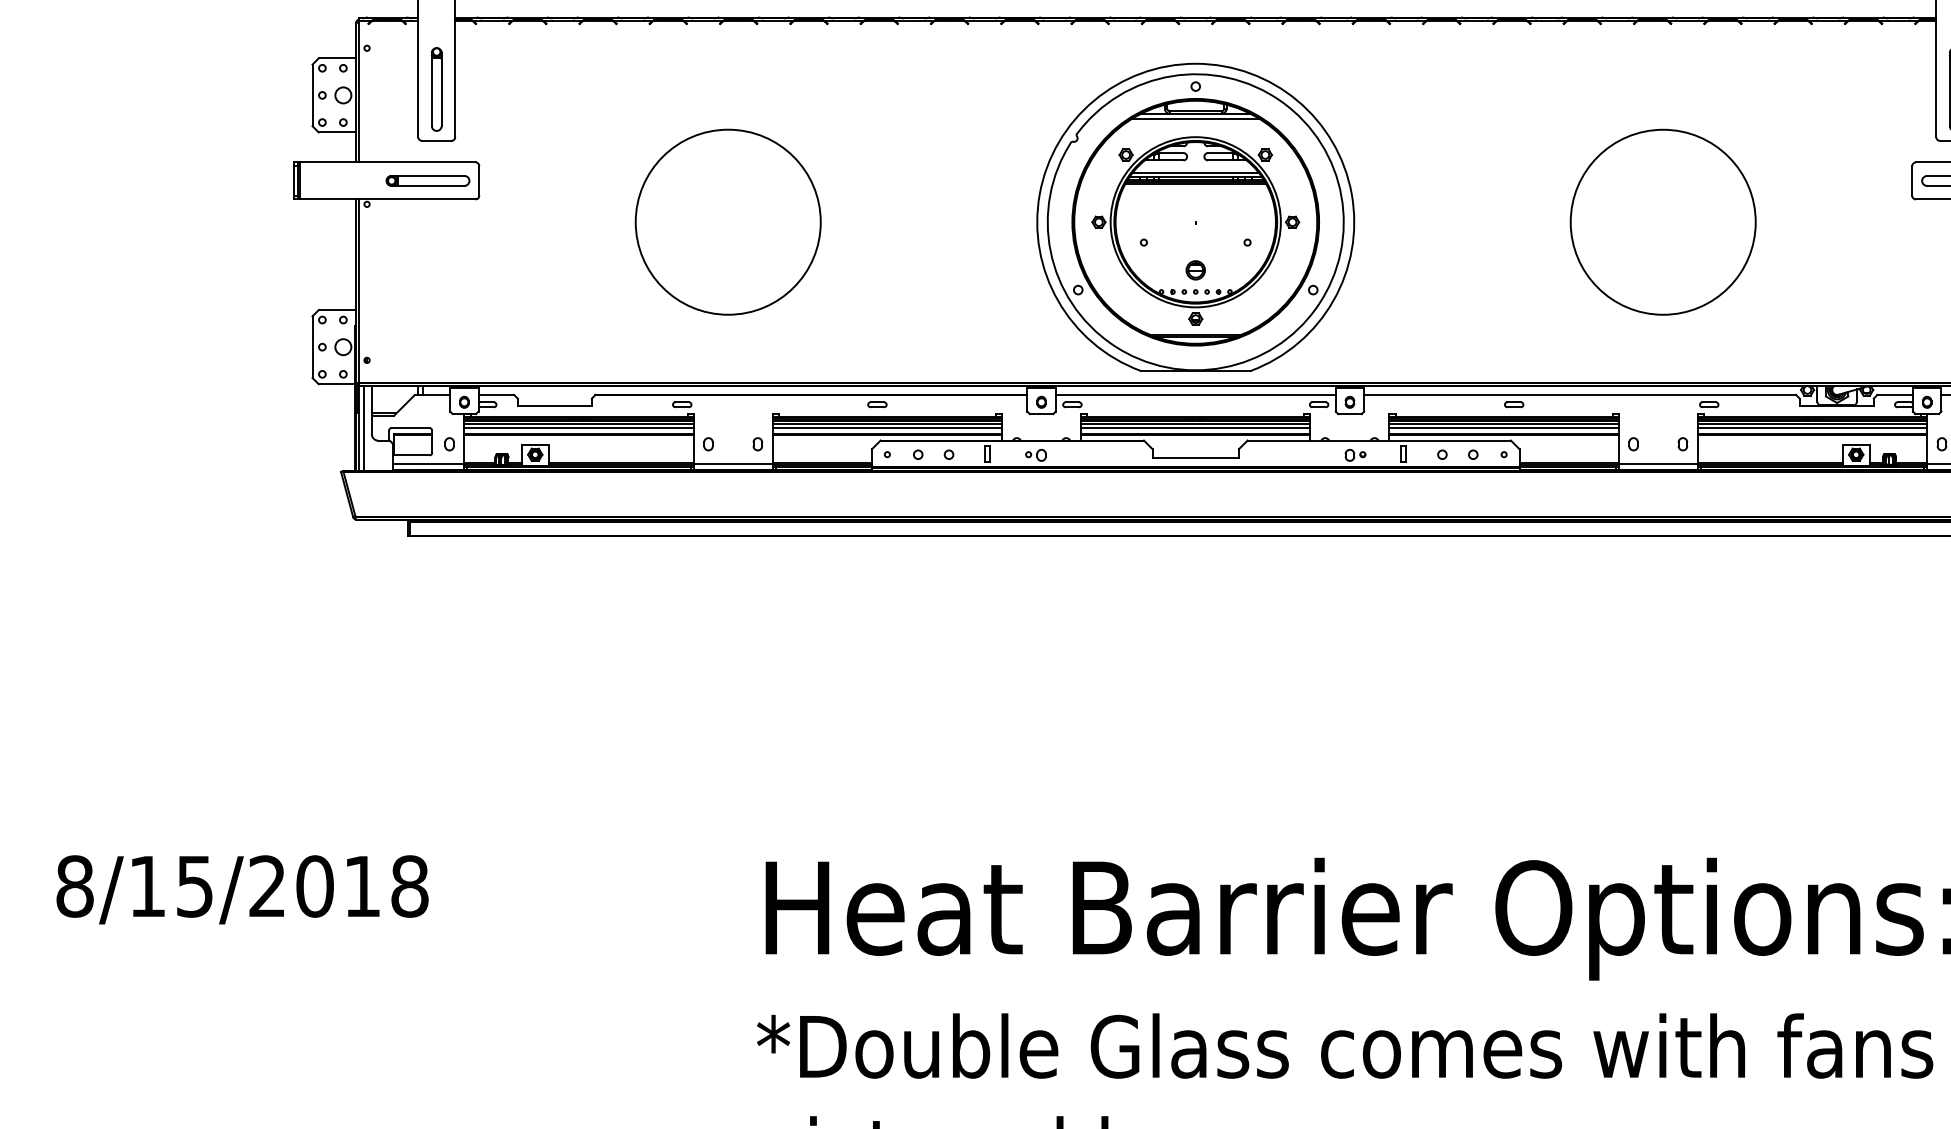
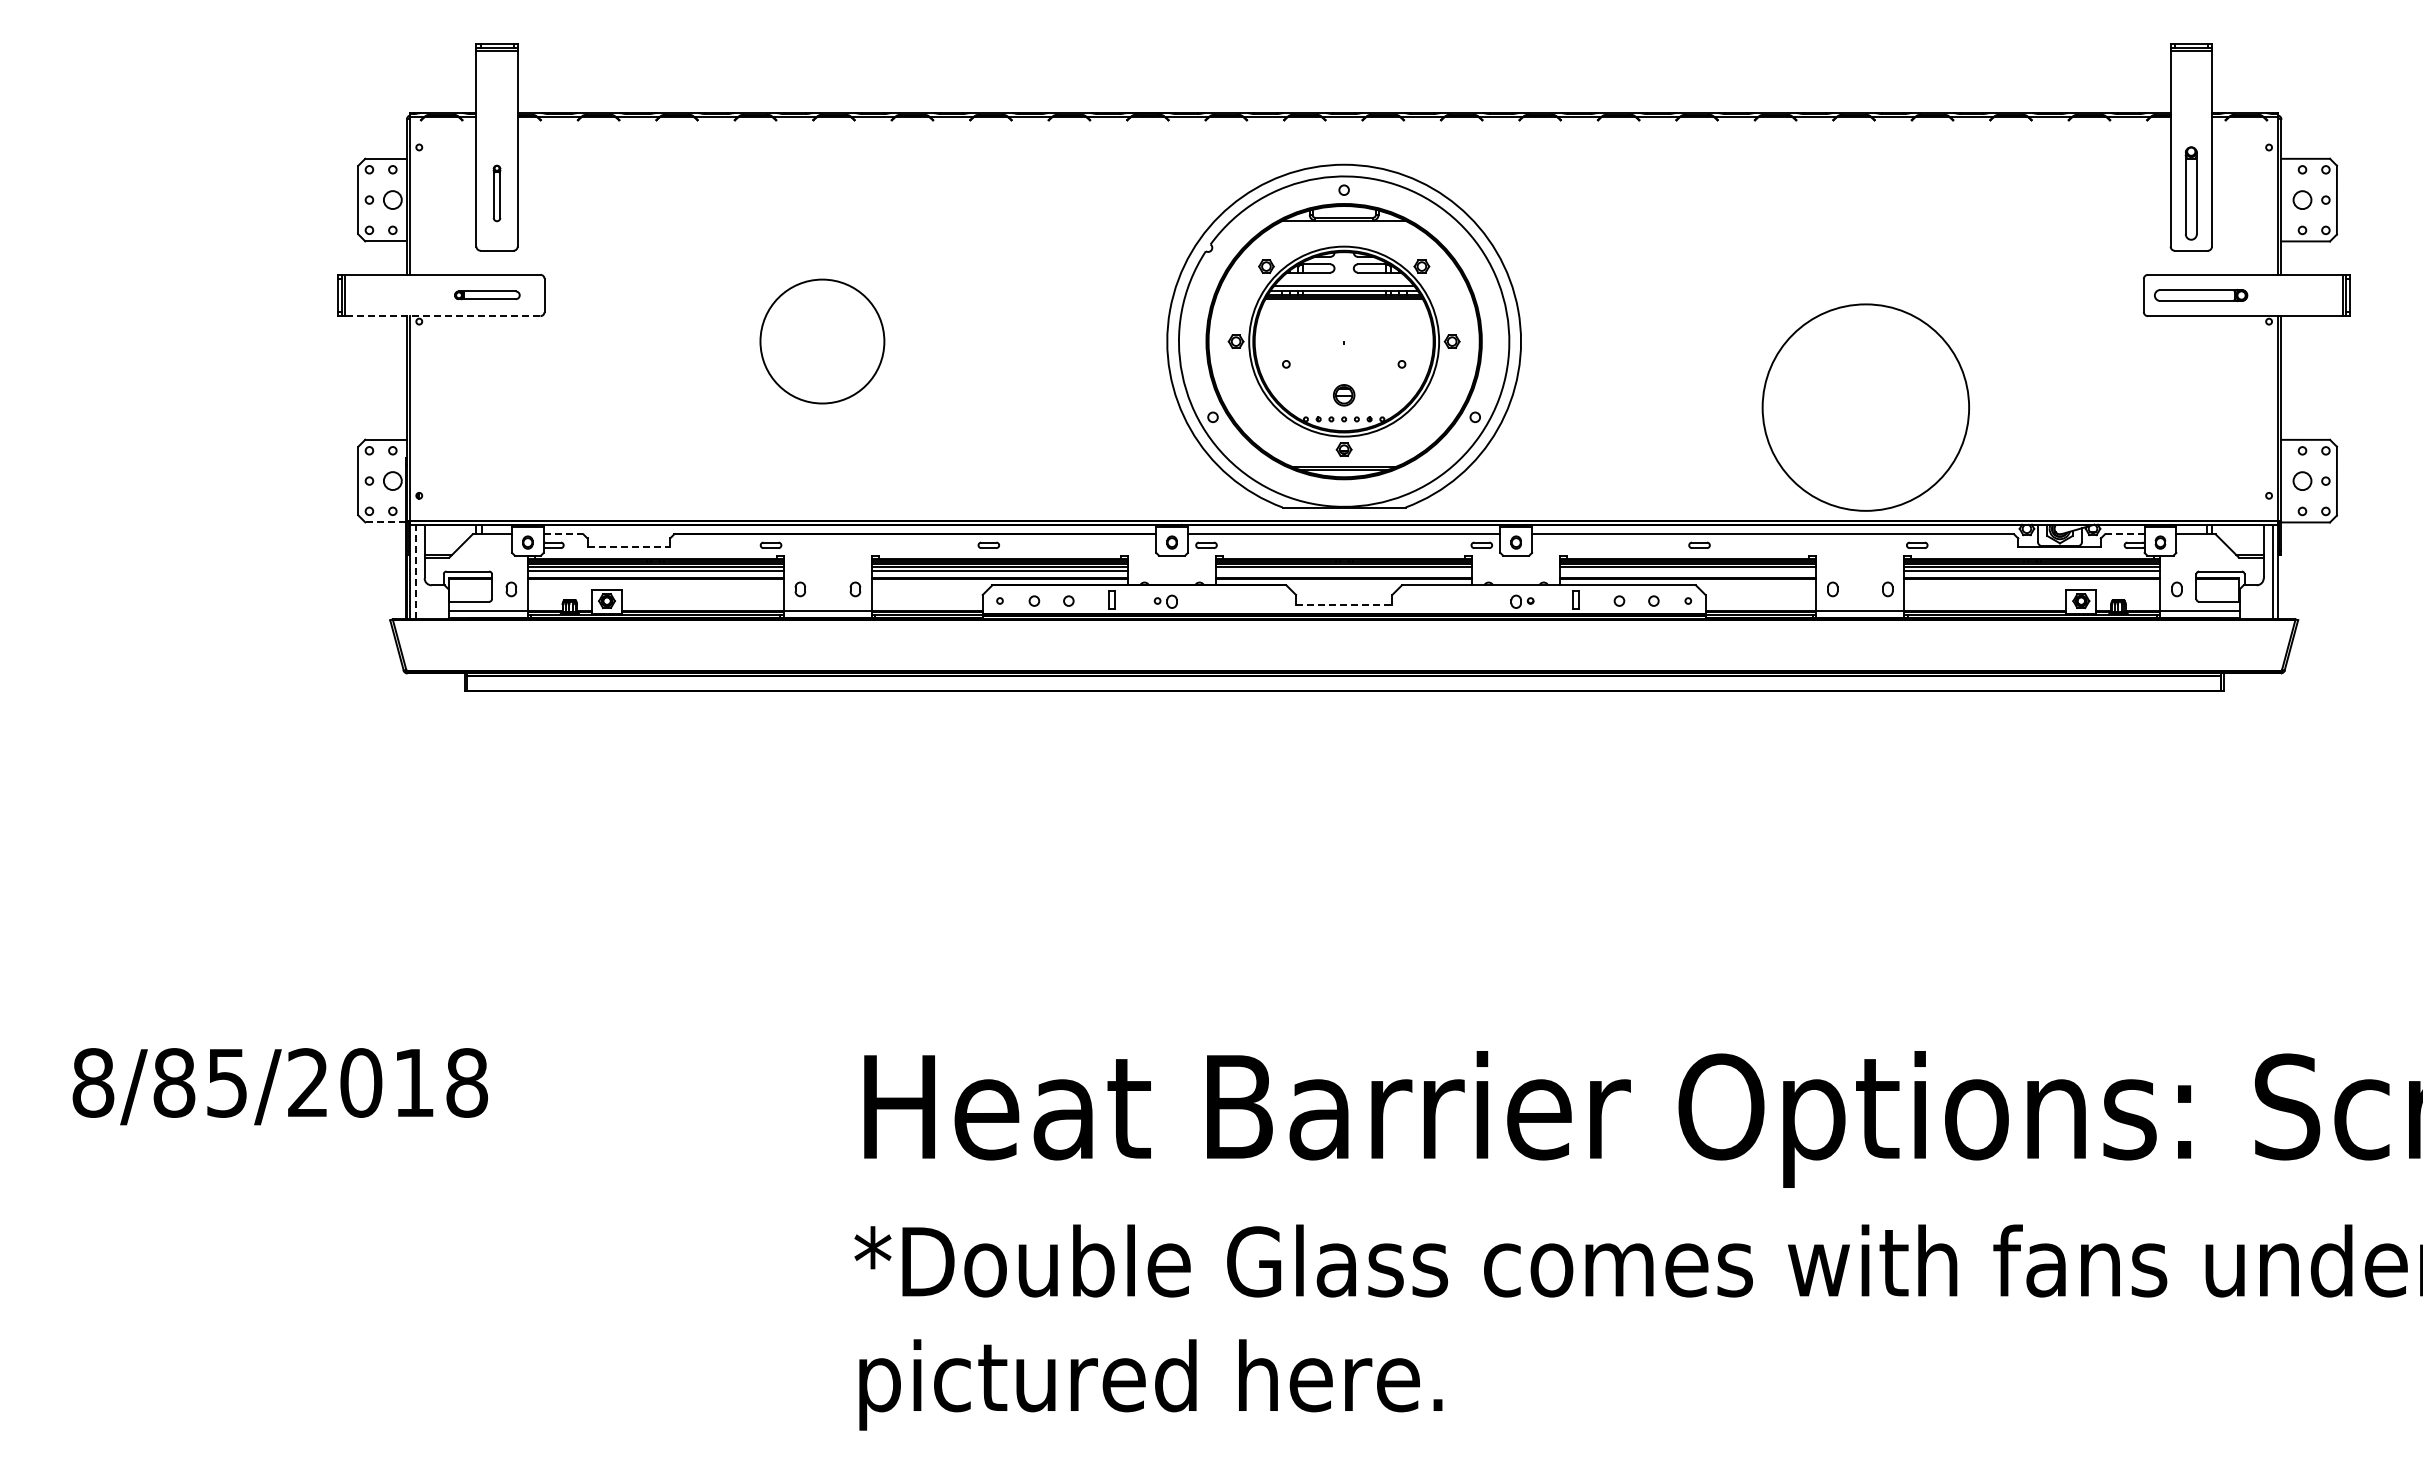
part: (436, 89) -> (496, 193), size x0.6
line: (1195, 119) -> (1343, 226), removed
part: (428, 180) -> (487, 294), size x0.7
line: (387, 199) -> (442, 316), solid -> dashed
circle: (728, 222) -> (822, 341), size x0.6
circle: (1662, 222) -> (1865, 407), moved
line: (335, 384) -> (384, 522), solid -> dashed
line: (496, 395) -> (563, 534), solid -> dashed
line: (1894, 395) -> (2124, 534), solid -> dashed
line: (555, 405) -> (629, 546), solid -> dashed
line: (1196, 427) -> (1344, 570), removed
line: (1504, 427) -> (1688, 570), removed
line: (363, 428) -> (415, 571), solid -> dashed
line: (1196, 457) -> (1344, 604), solid -> dashed
text: (147, 886) -> (174, 1082), 8/15/2018 -> 8/85/2018

